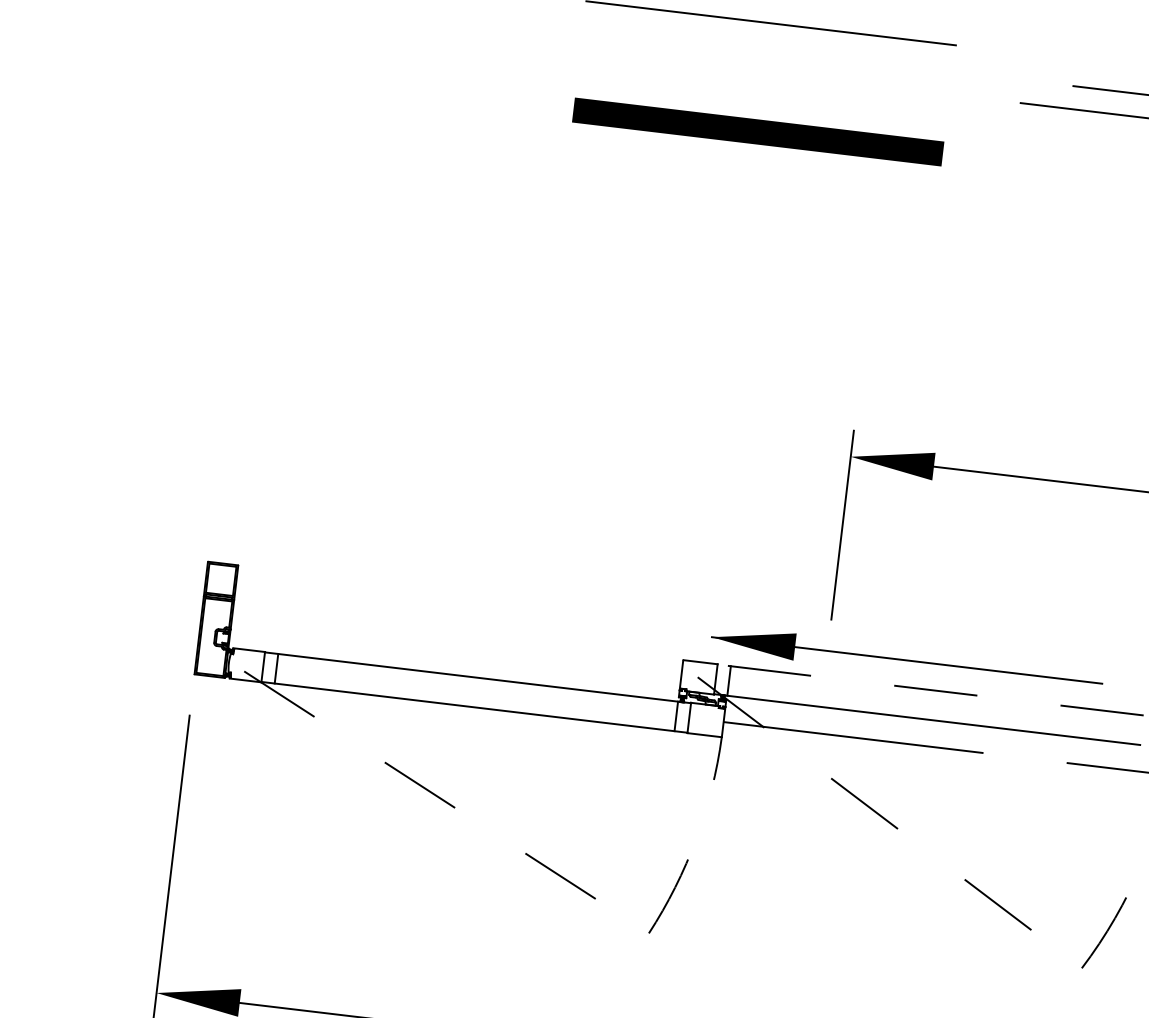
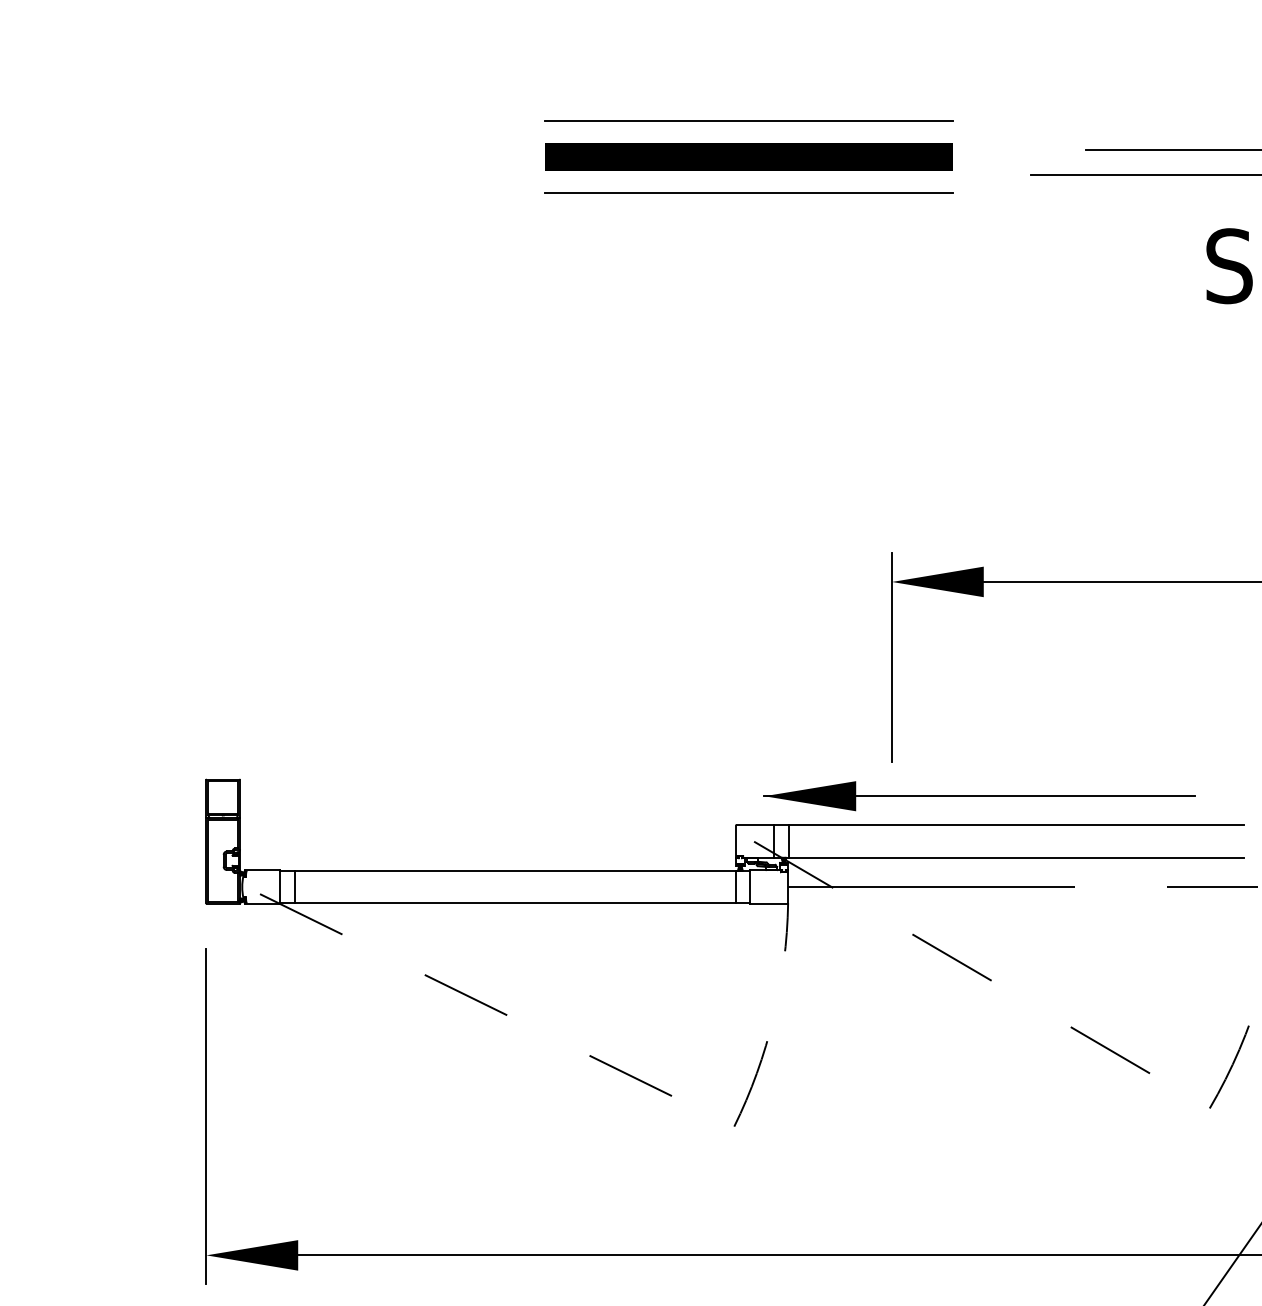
line: (763, 88) -> (749, 192), added
line: (757, 131) -> (748, 156), moved
line: (930, 690) -> (1008, 825), dashed -> solid

